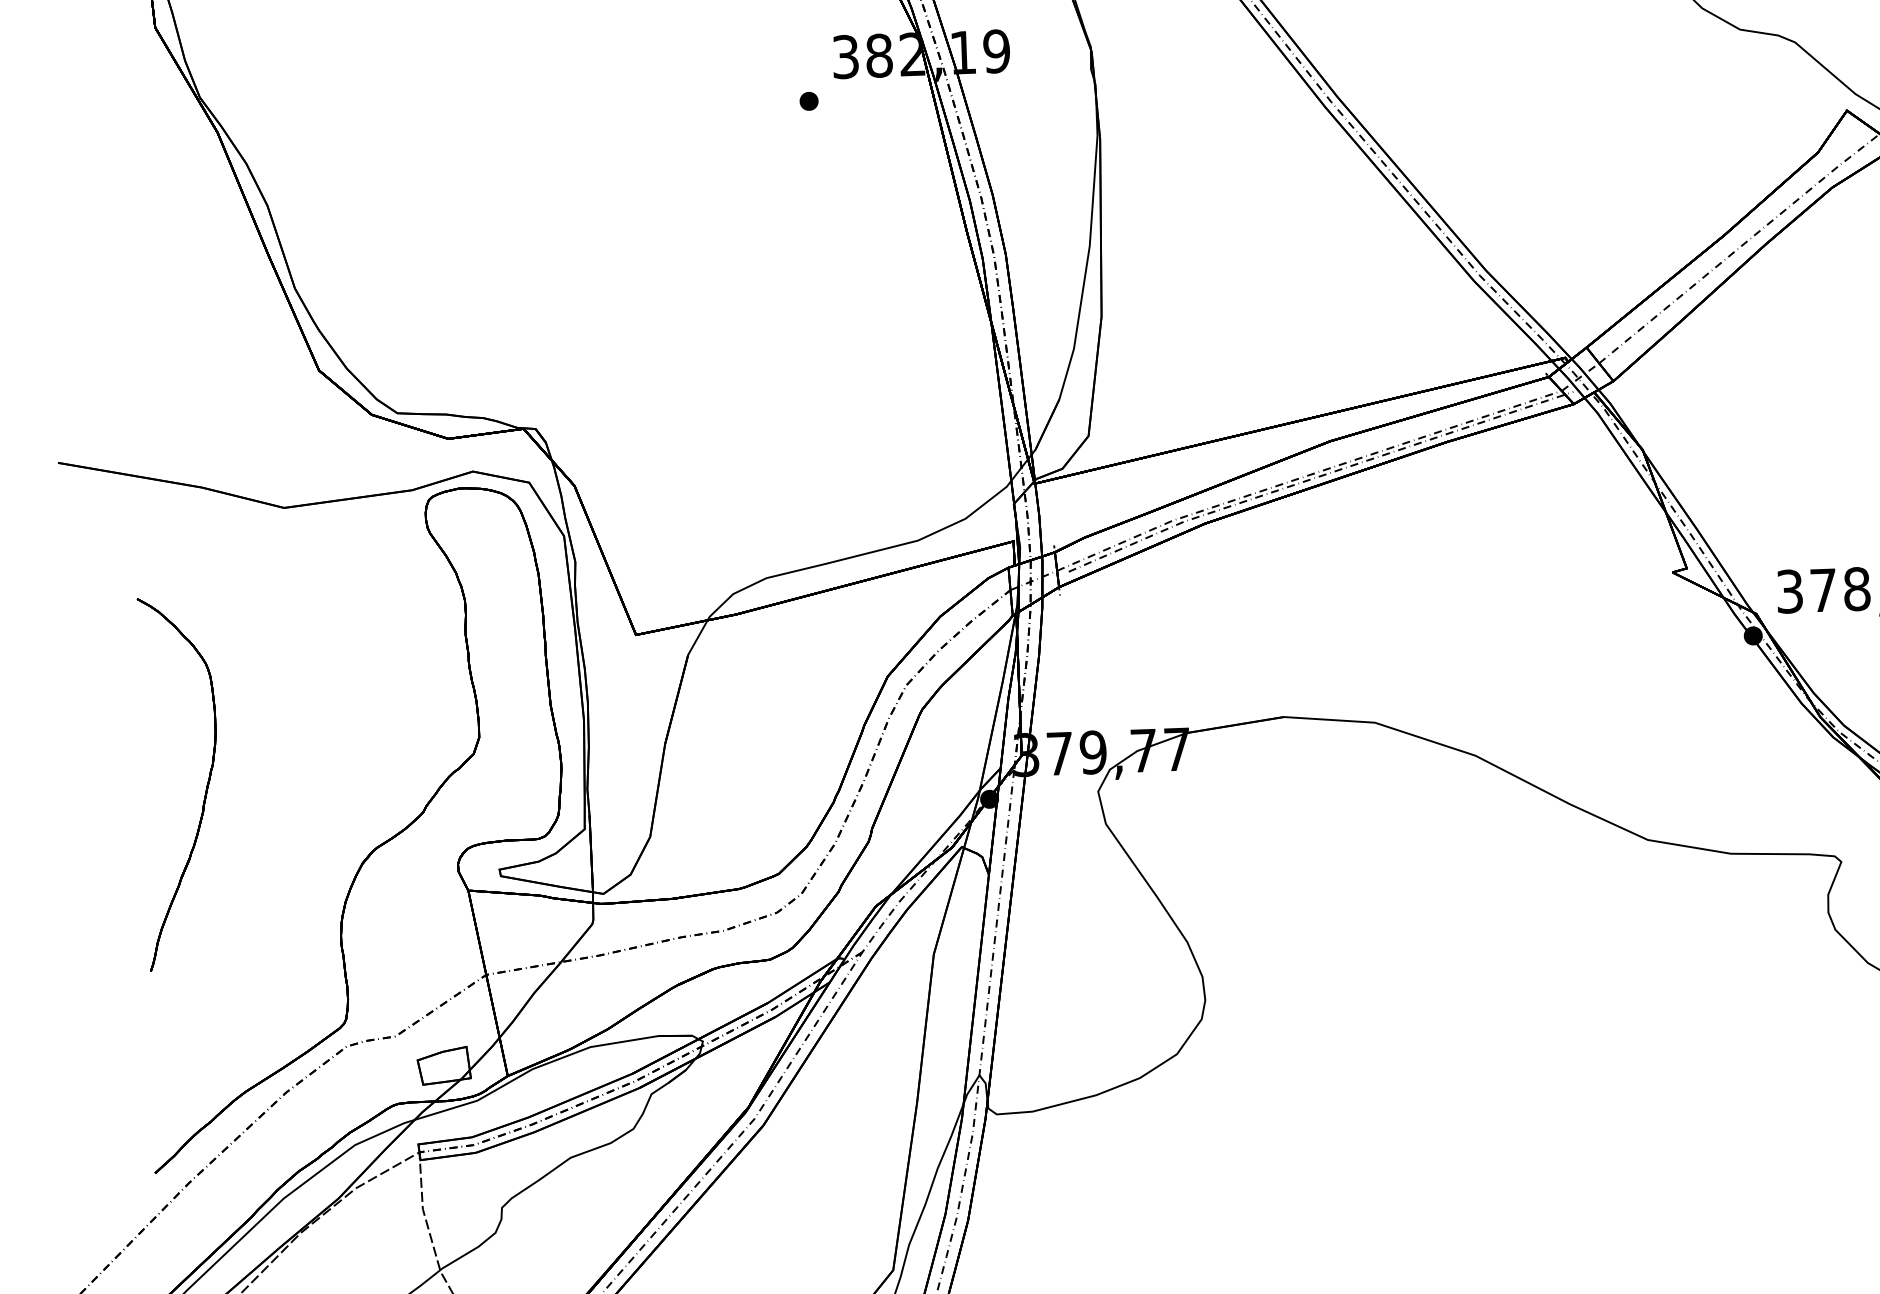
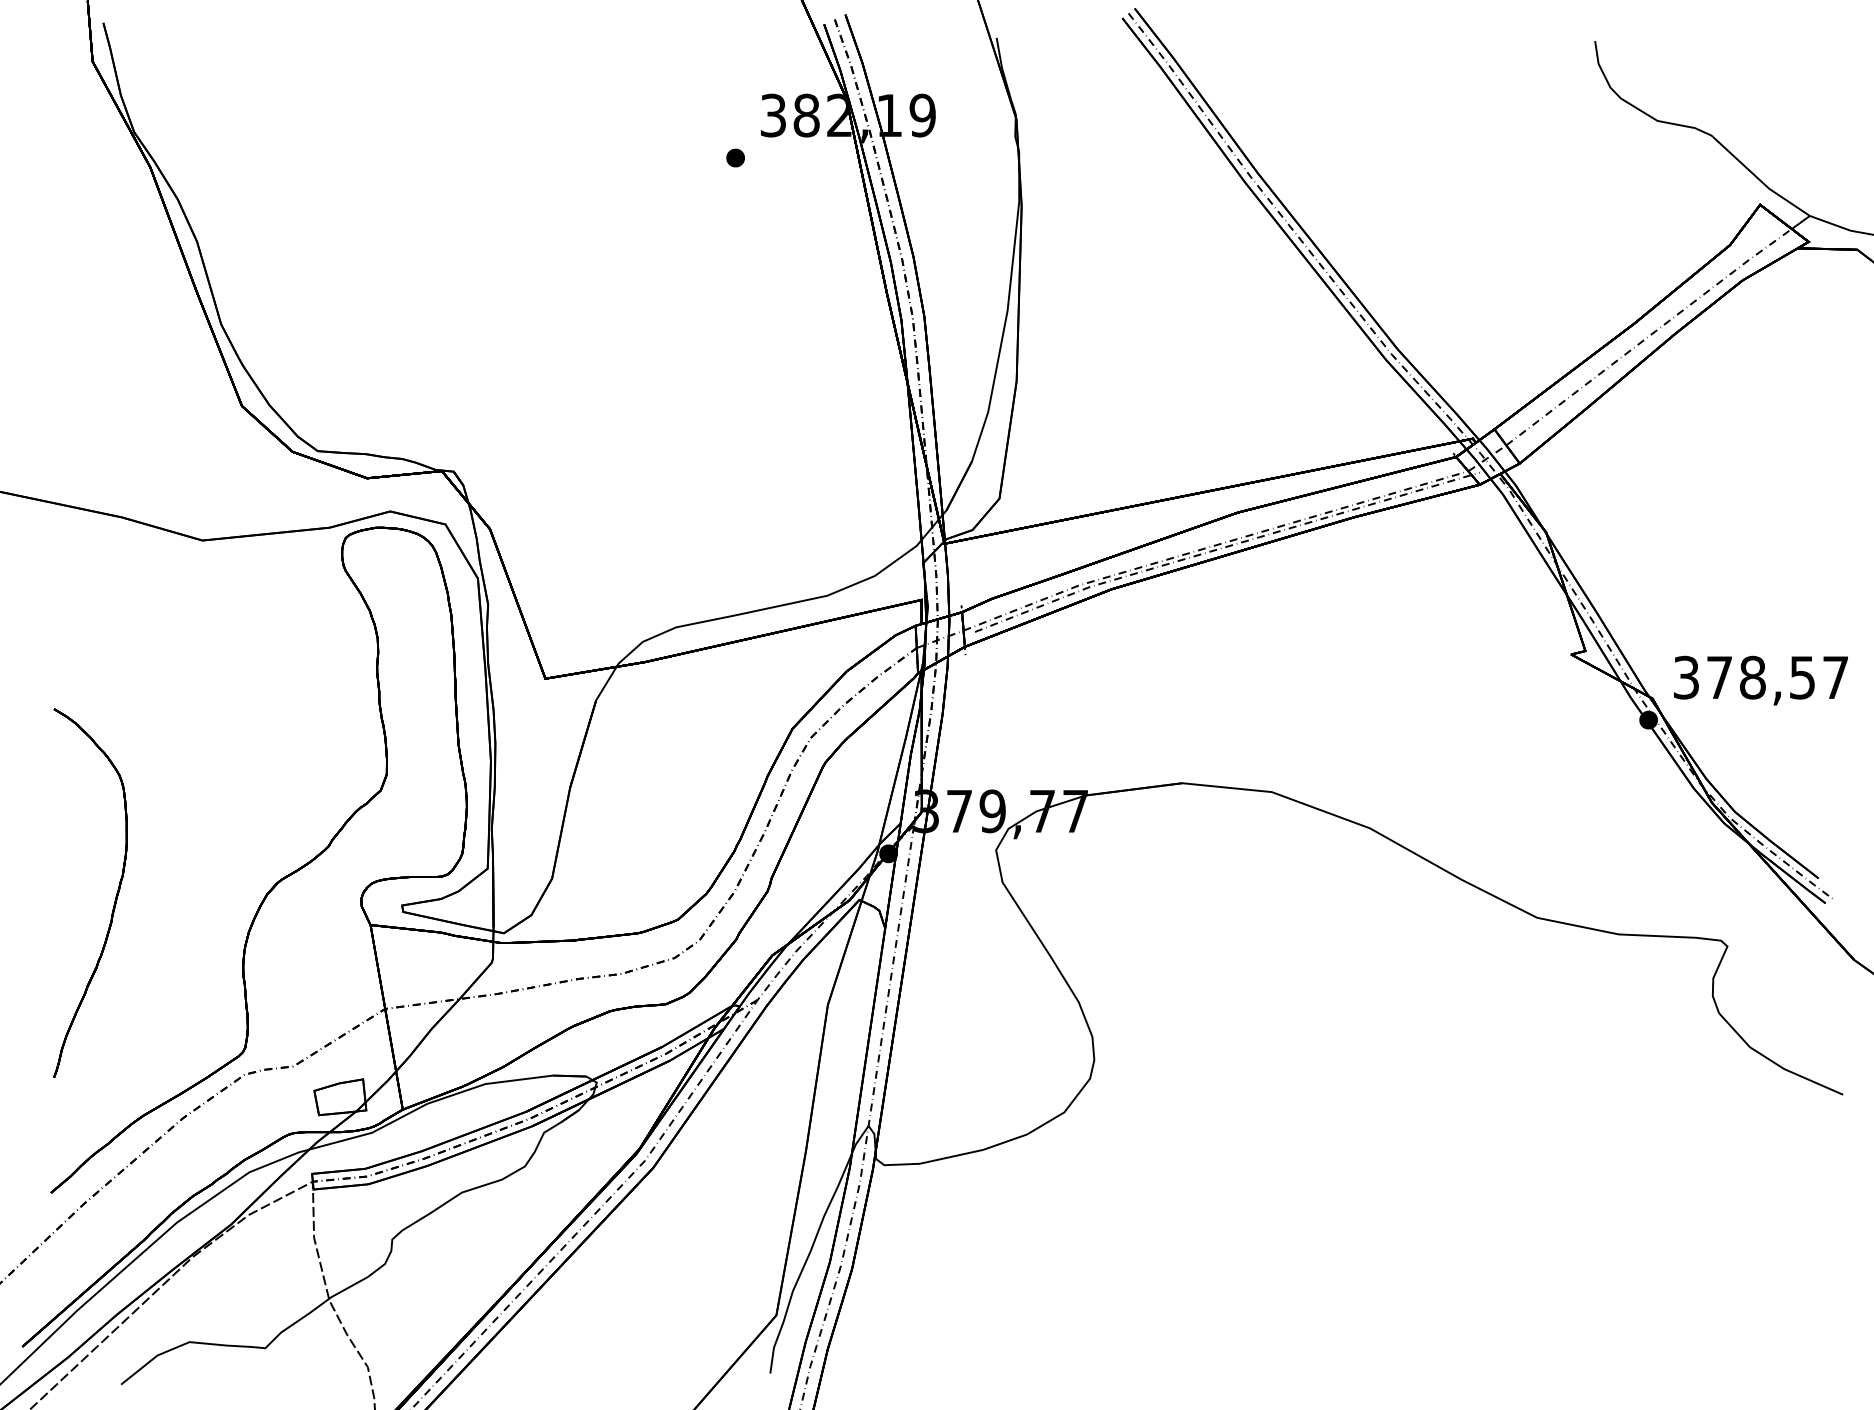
part: (205, 790) -> (114, 900), moved

